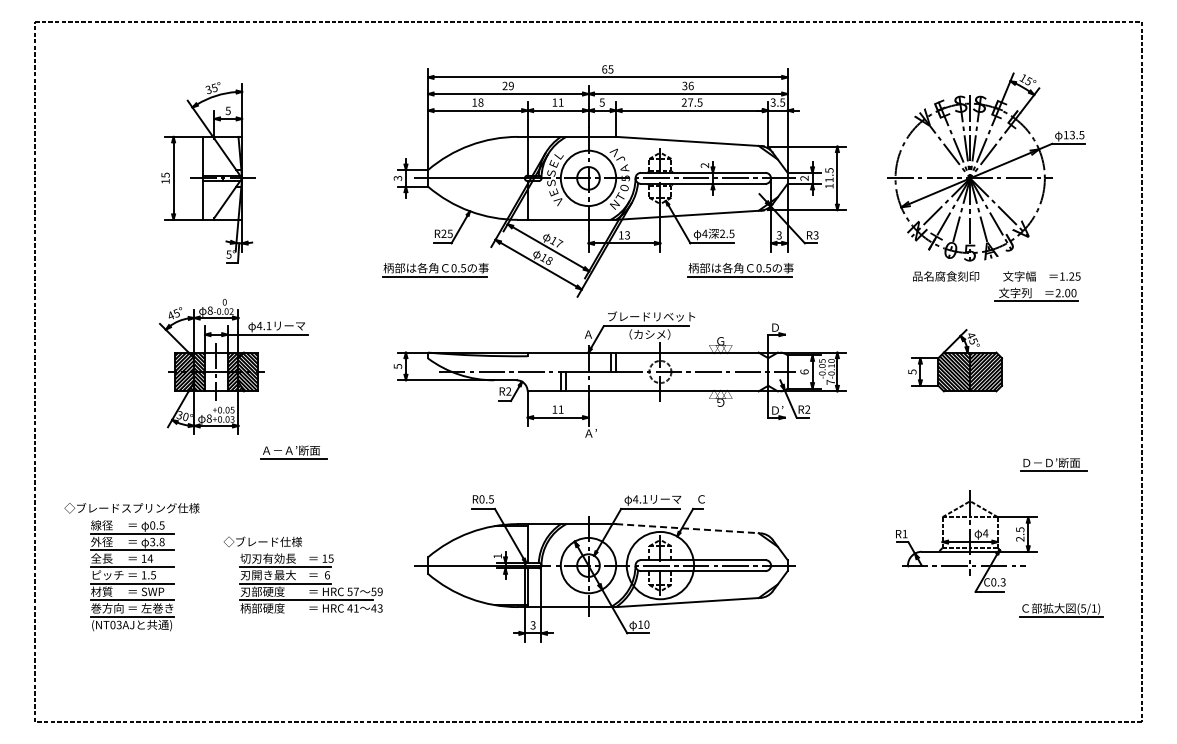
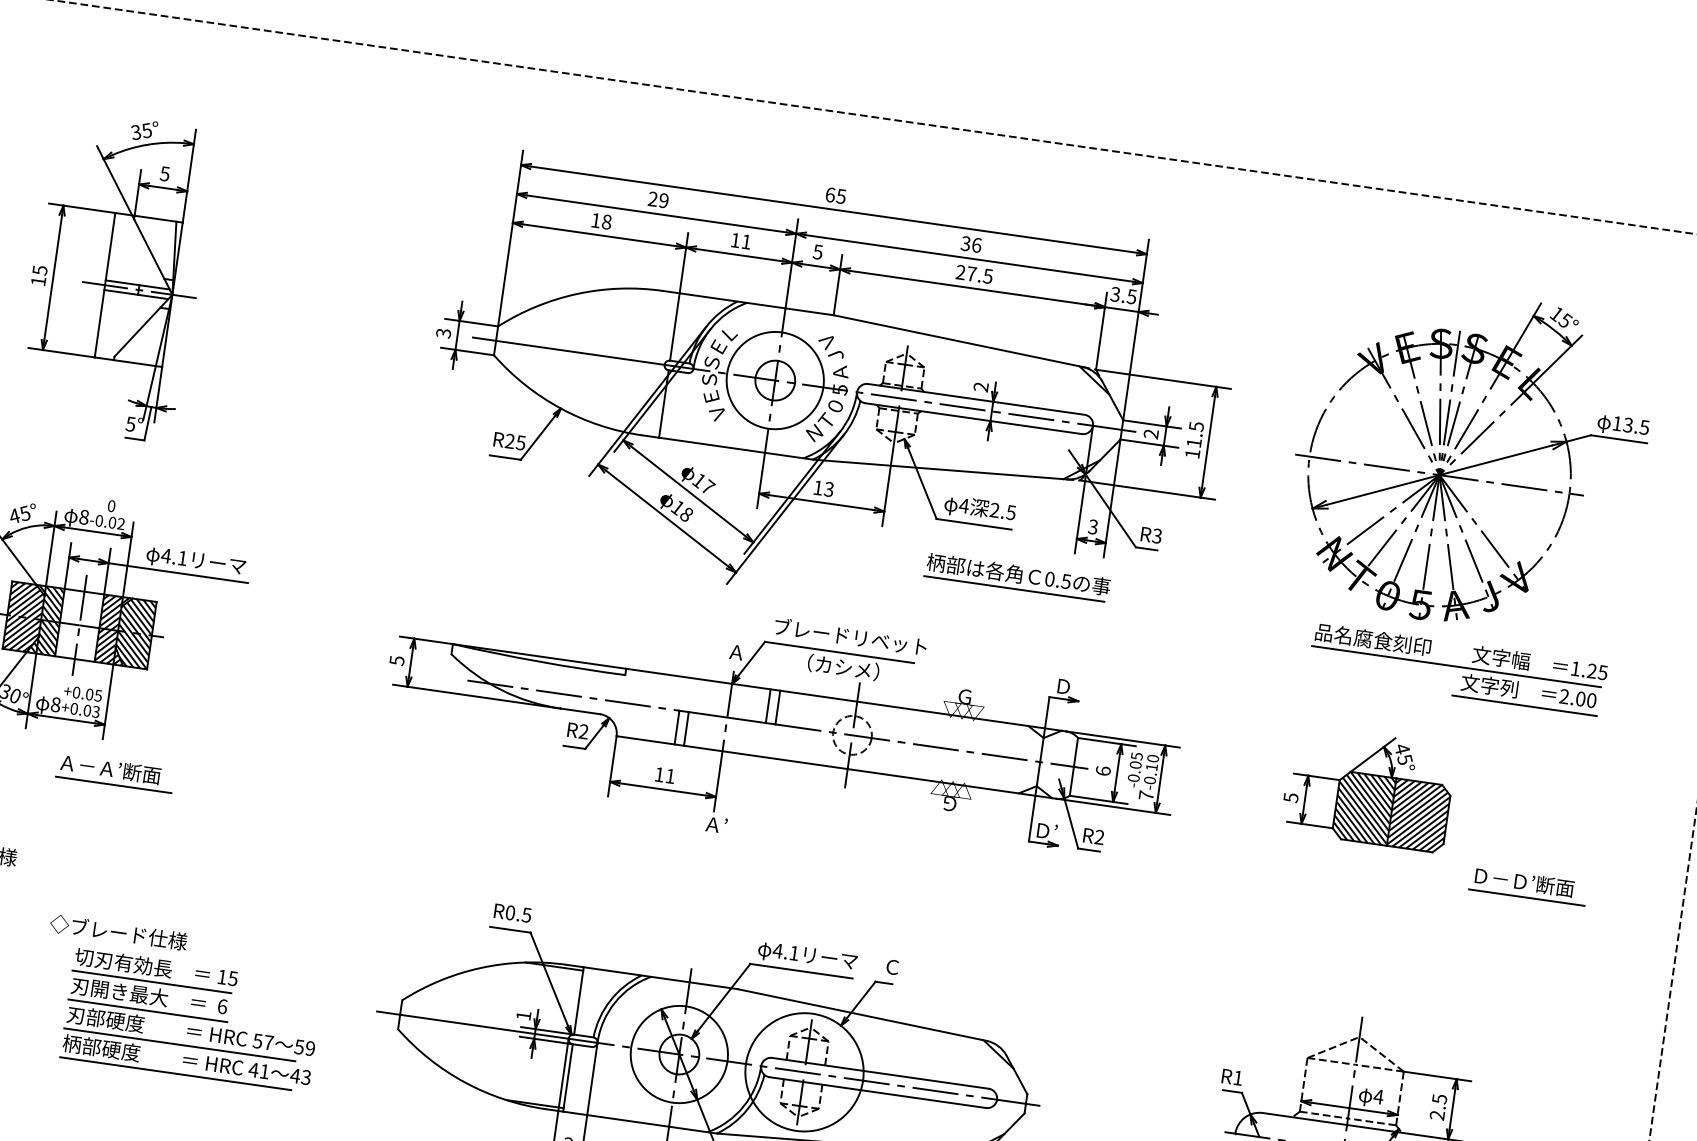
part: (435, 270) -> (486, 503), removed
line: (995, 284) -> (1457, 666), added
part: (293, 452) -> (113, 773), moved
part: (1053, 464) -> (1527, 885), moved
line: (688, 528) -> (862, 1014), dashed -> solid
line: (305, 616) -> (174, 1072), added

